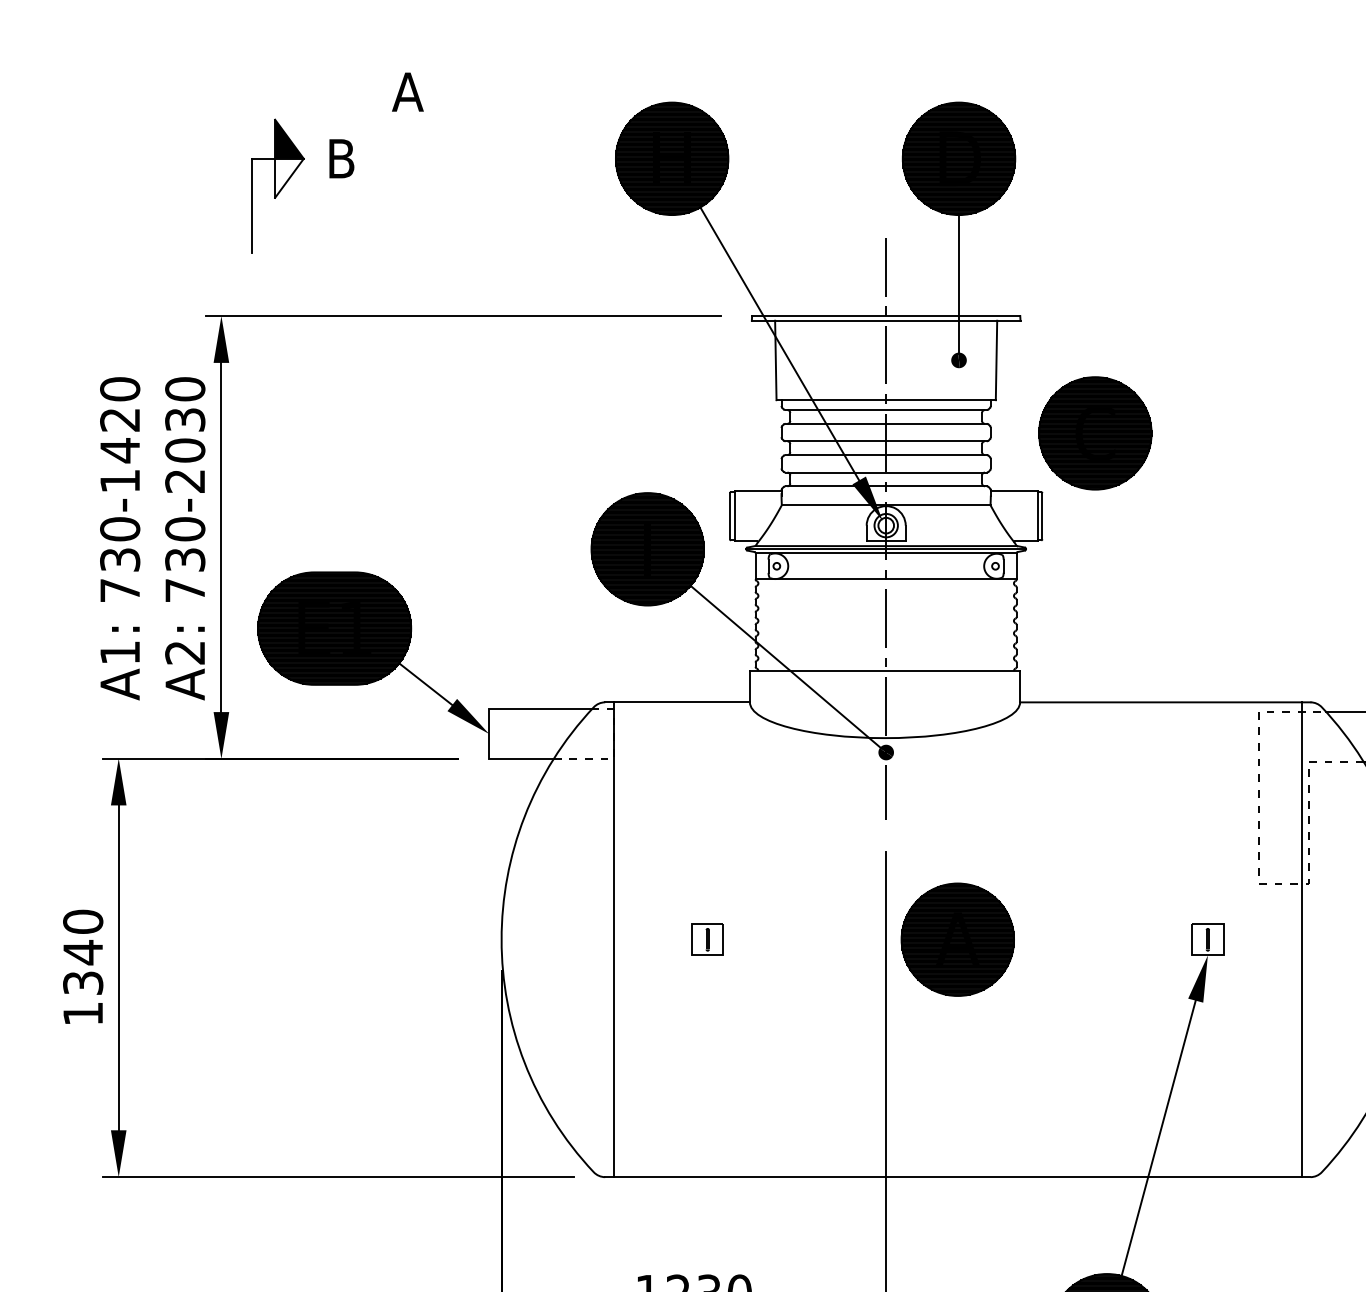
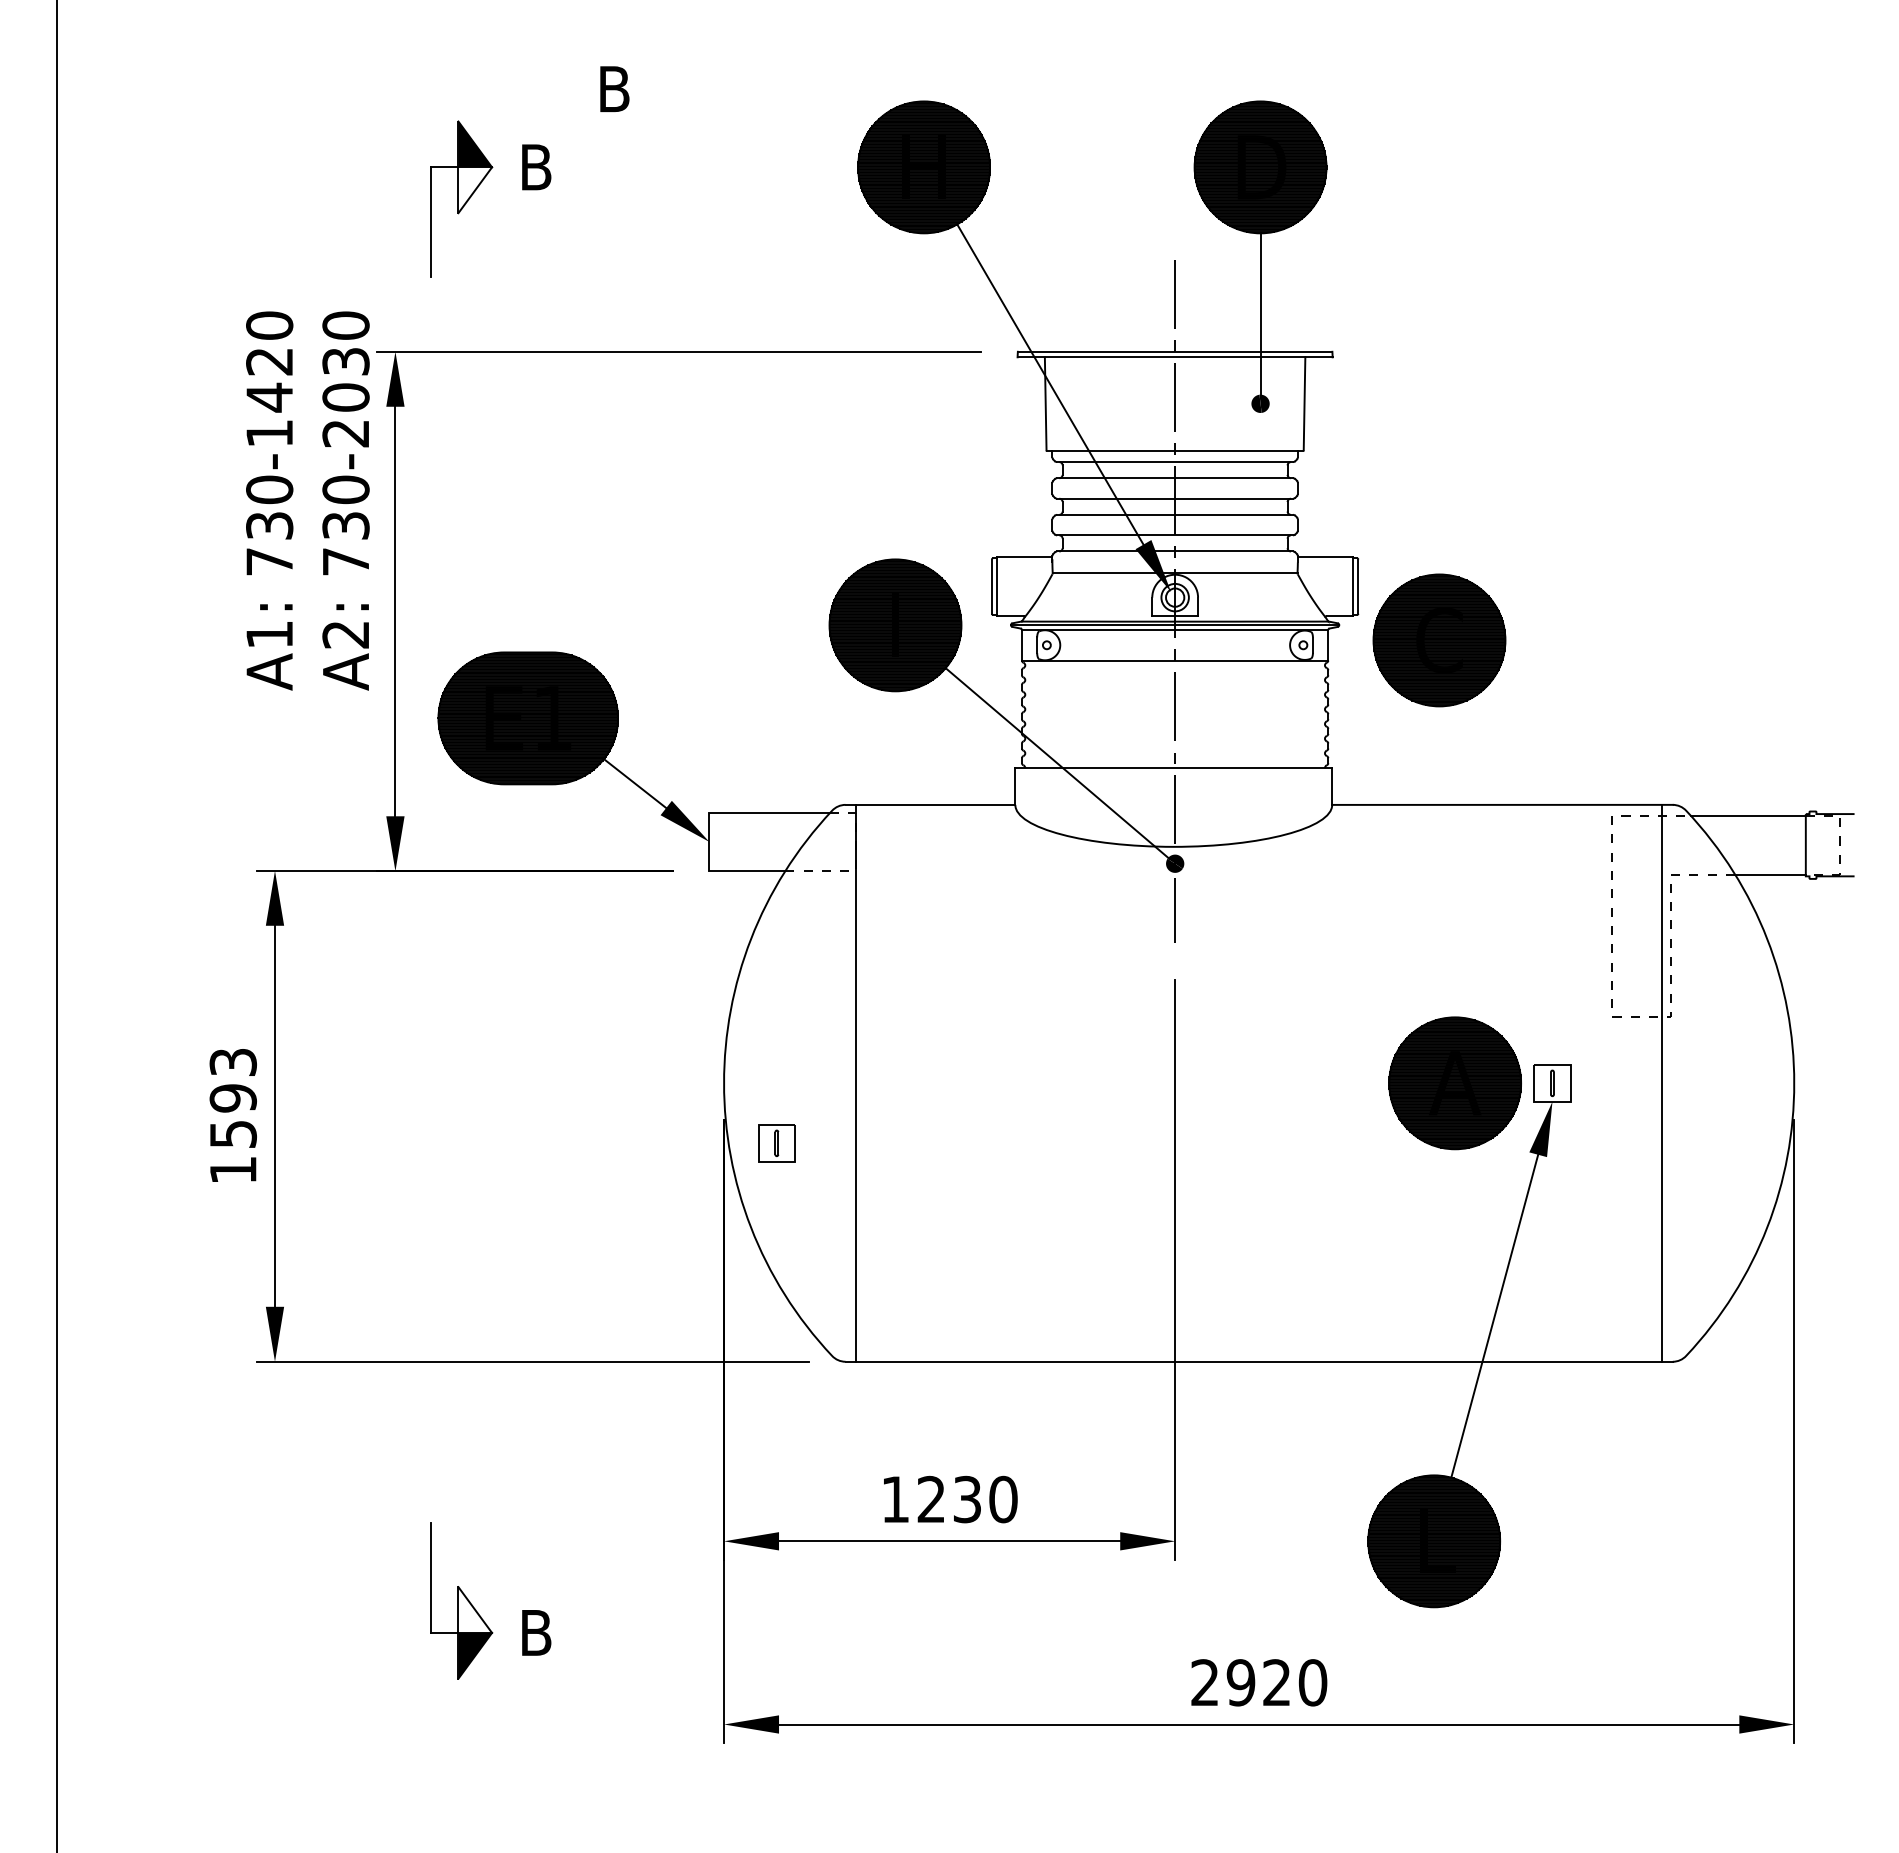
text: (407, 92) -> (613, 89), A -> B
part: (1095, 433) -> (1439, 640), moved
text: (152, 538) -> (307, 500), moved
part: (707, 939) -> (776, 1143), moved
part: (957, 939) -> (1454, 1083), moved
text: (82, 951) -> (232, 1097), 1340 -> 1593

